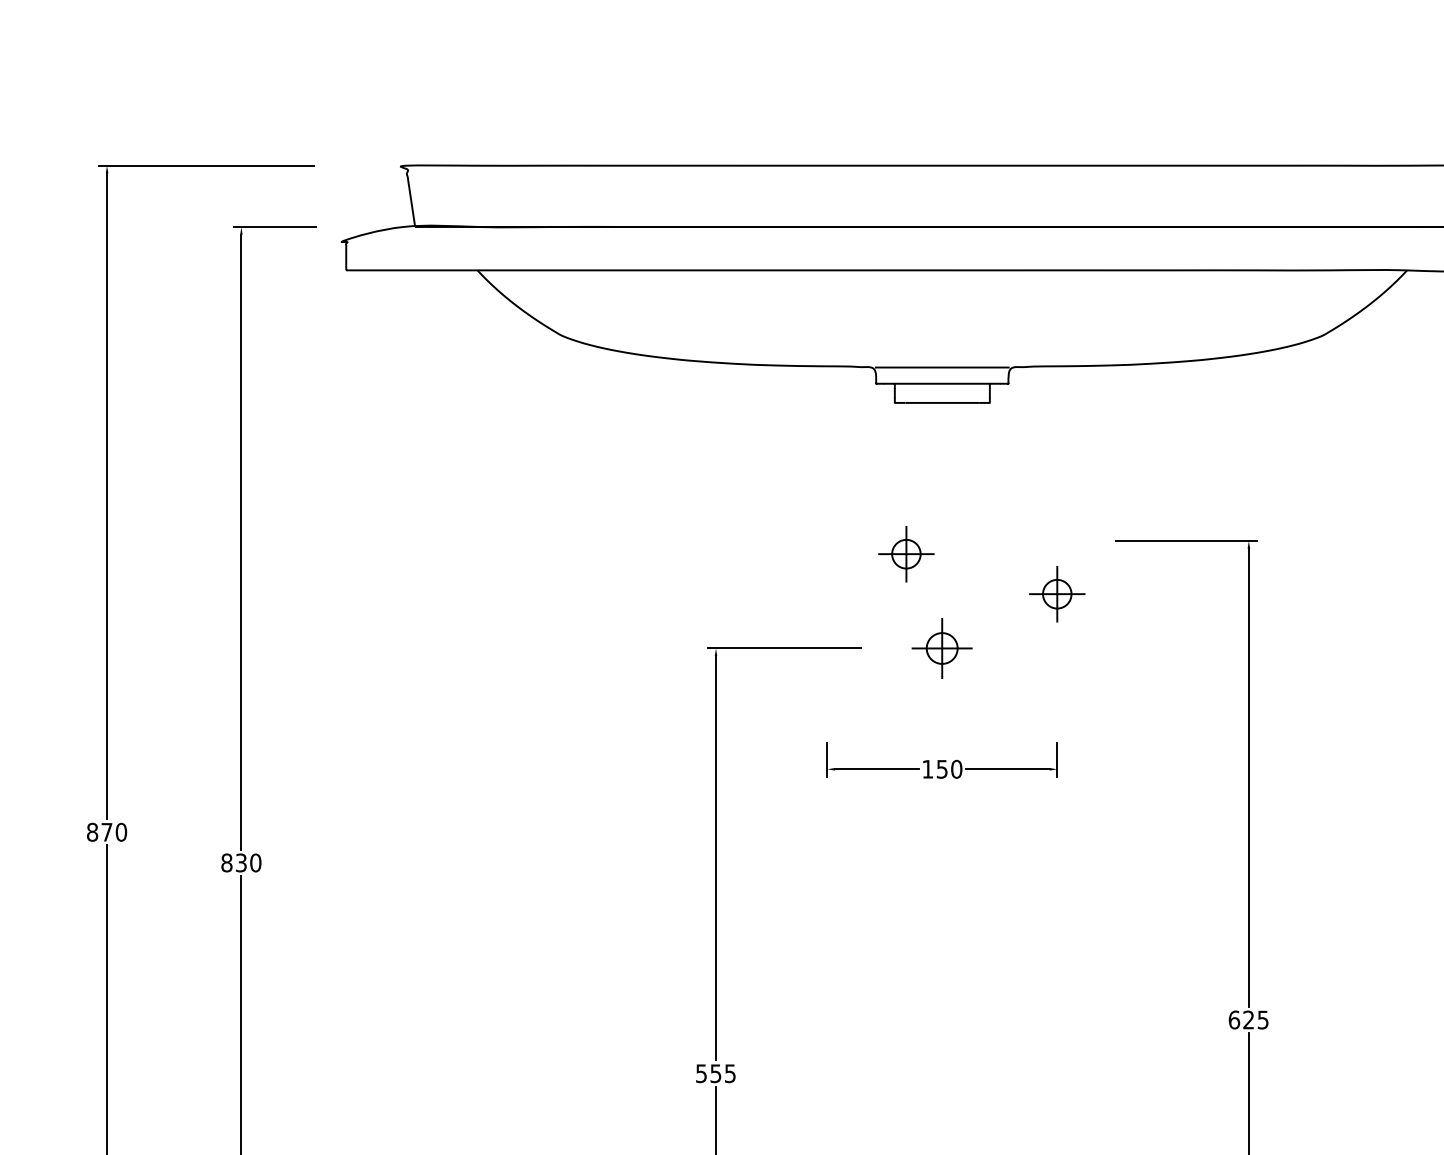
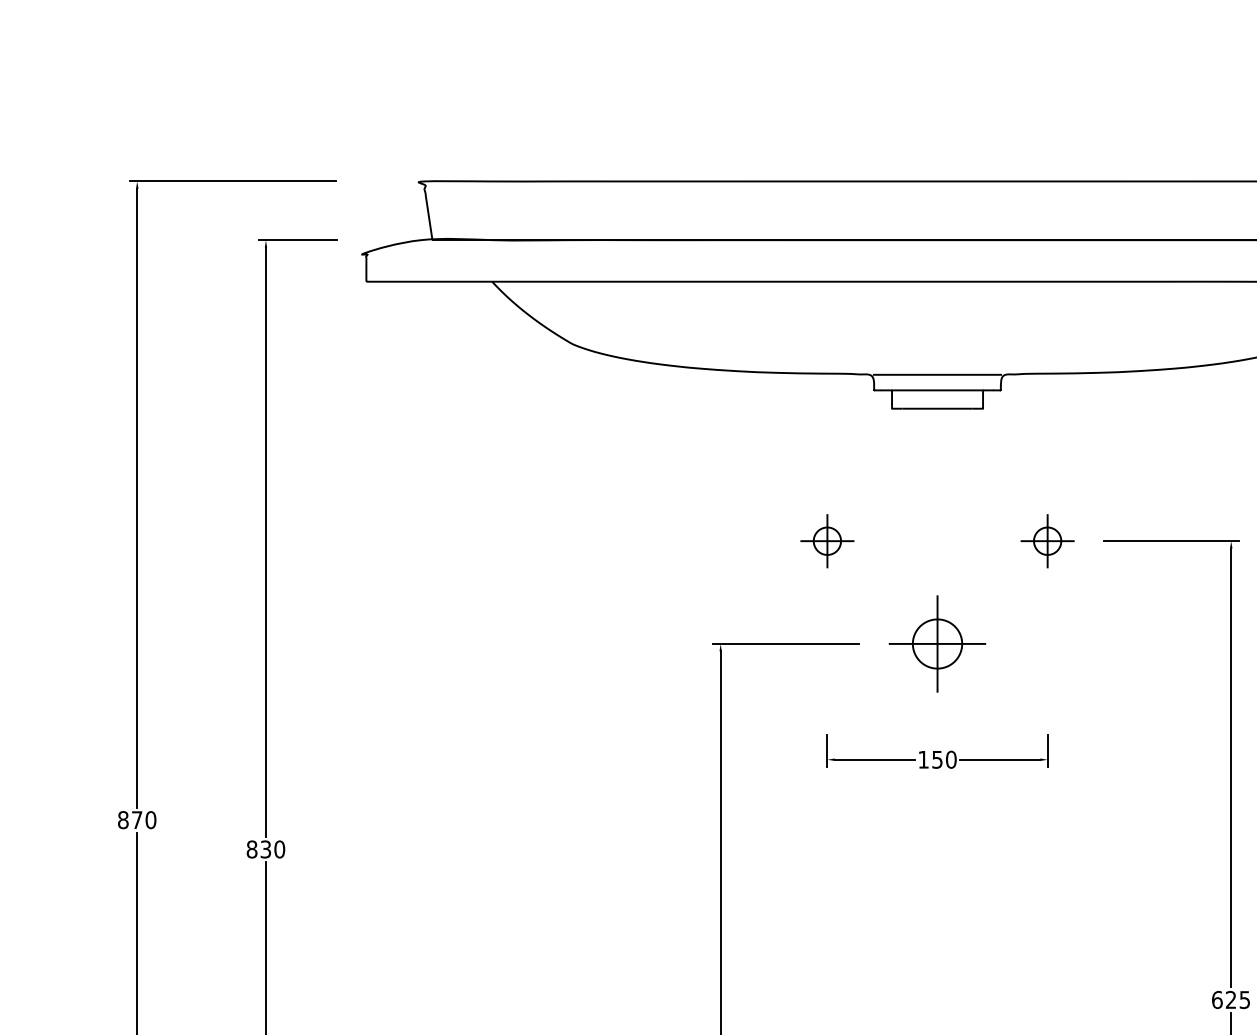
part: (906, 554) -> (827, 541), moved
part: (1057, 594) -> (1047, 541), moved
part: (941, 648) -> (936, 644), size x1.67

